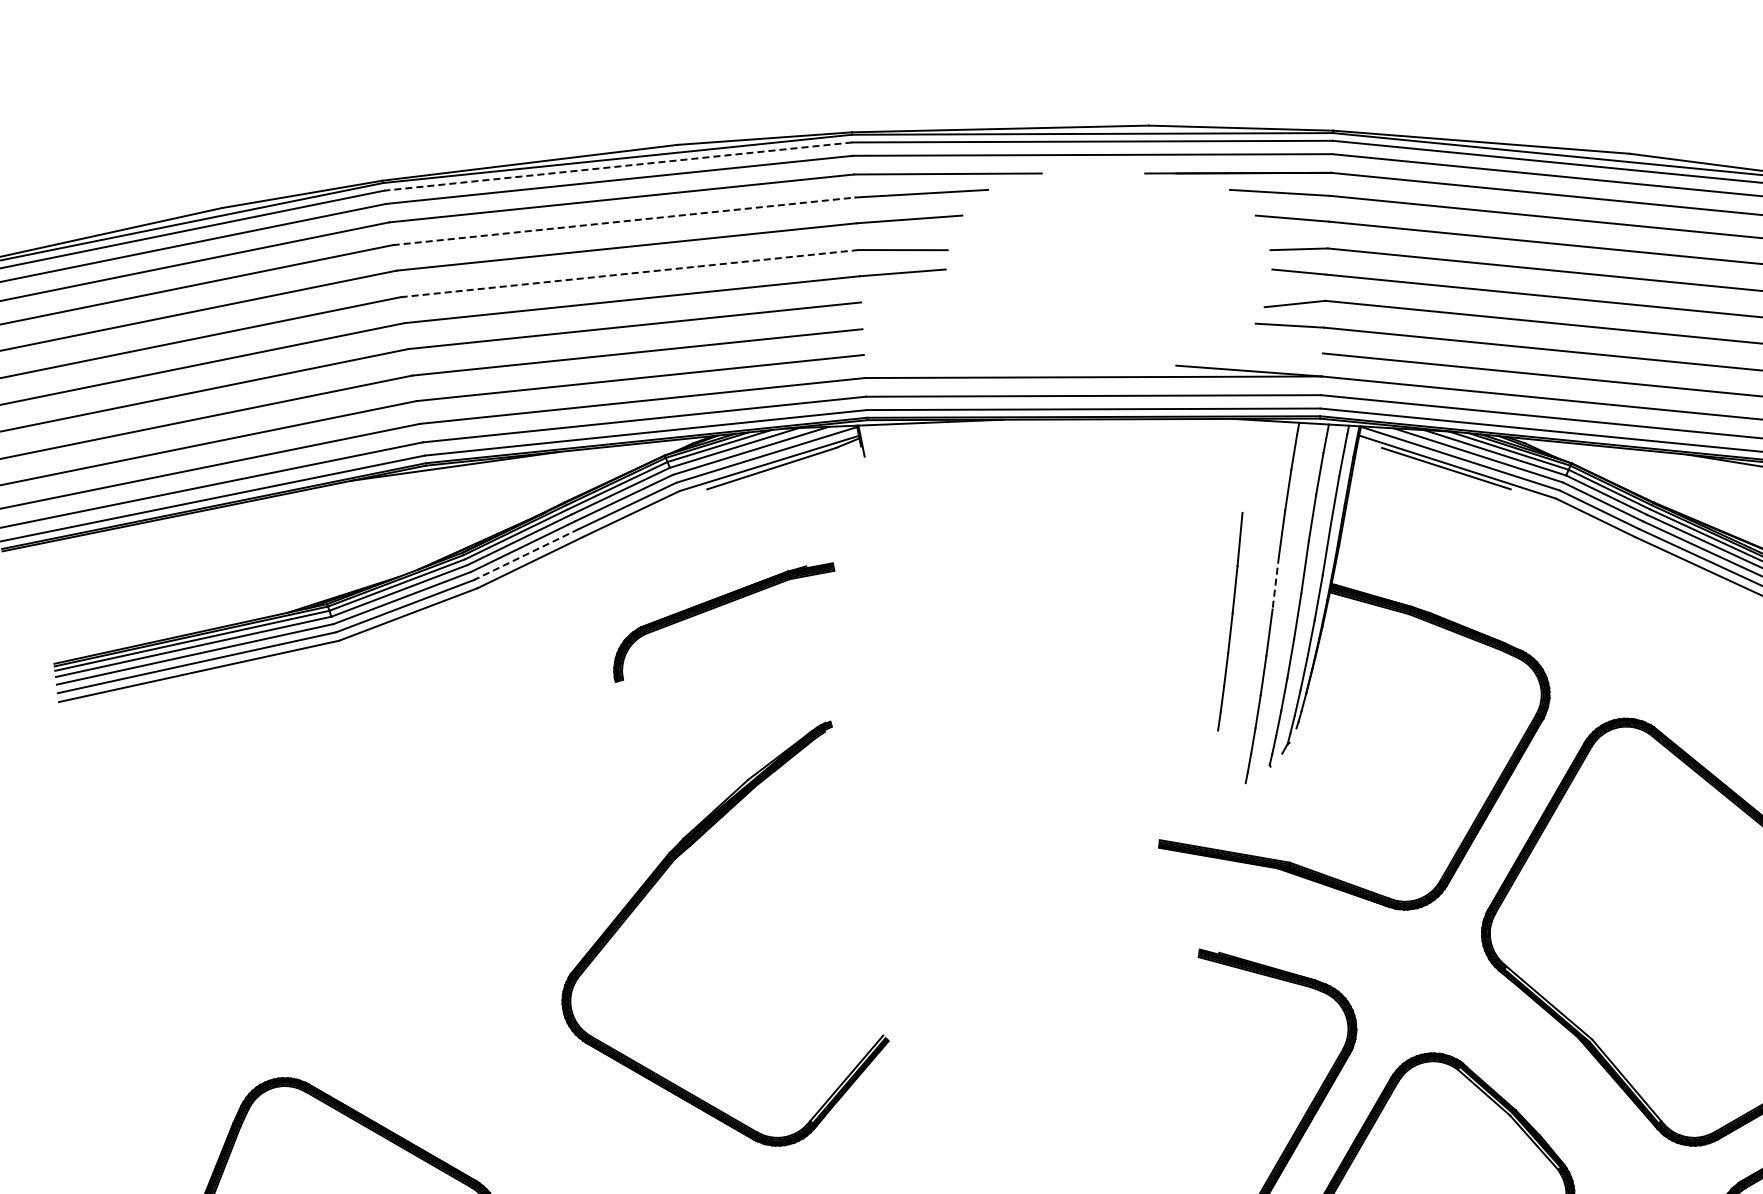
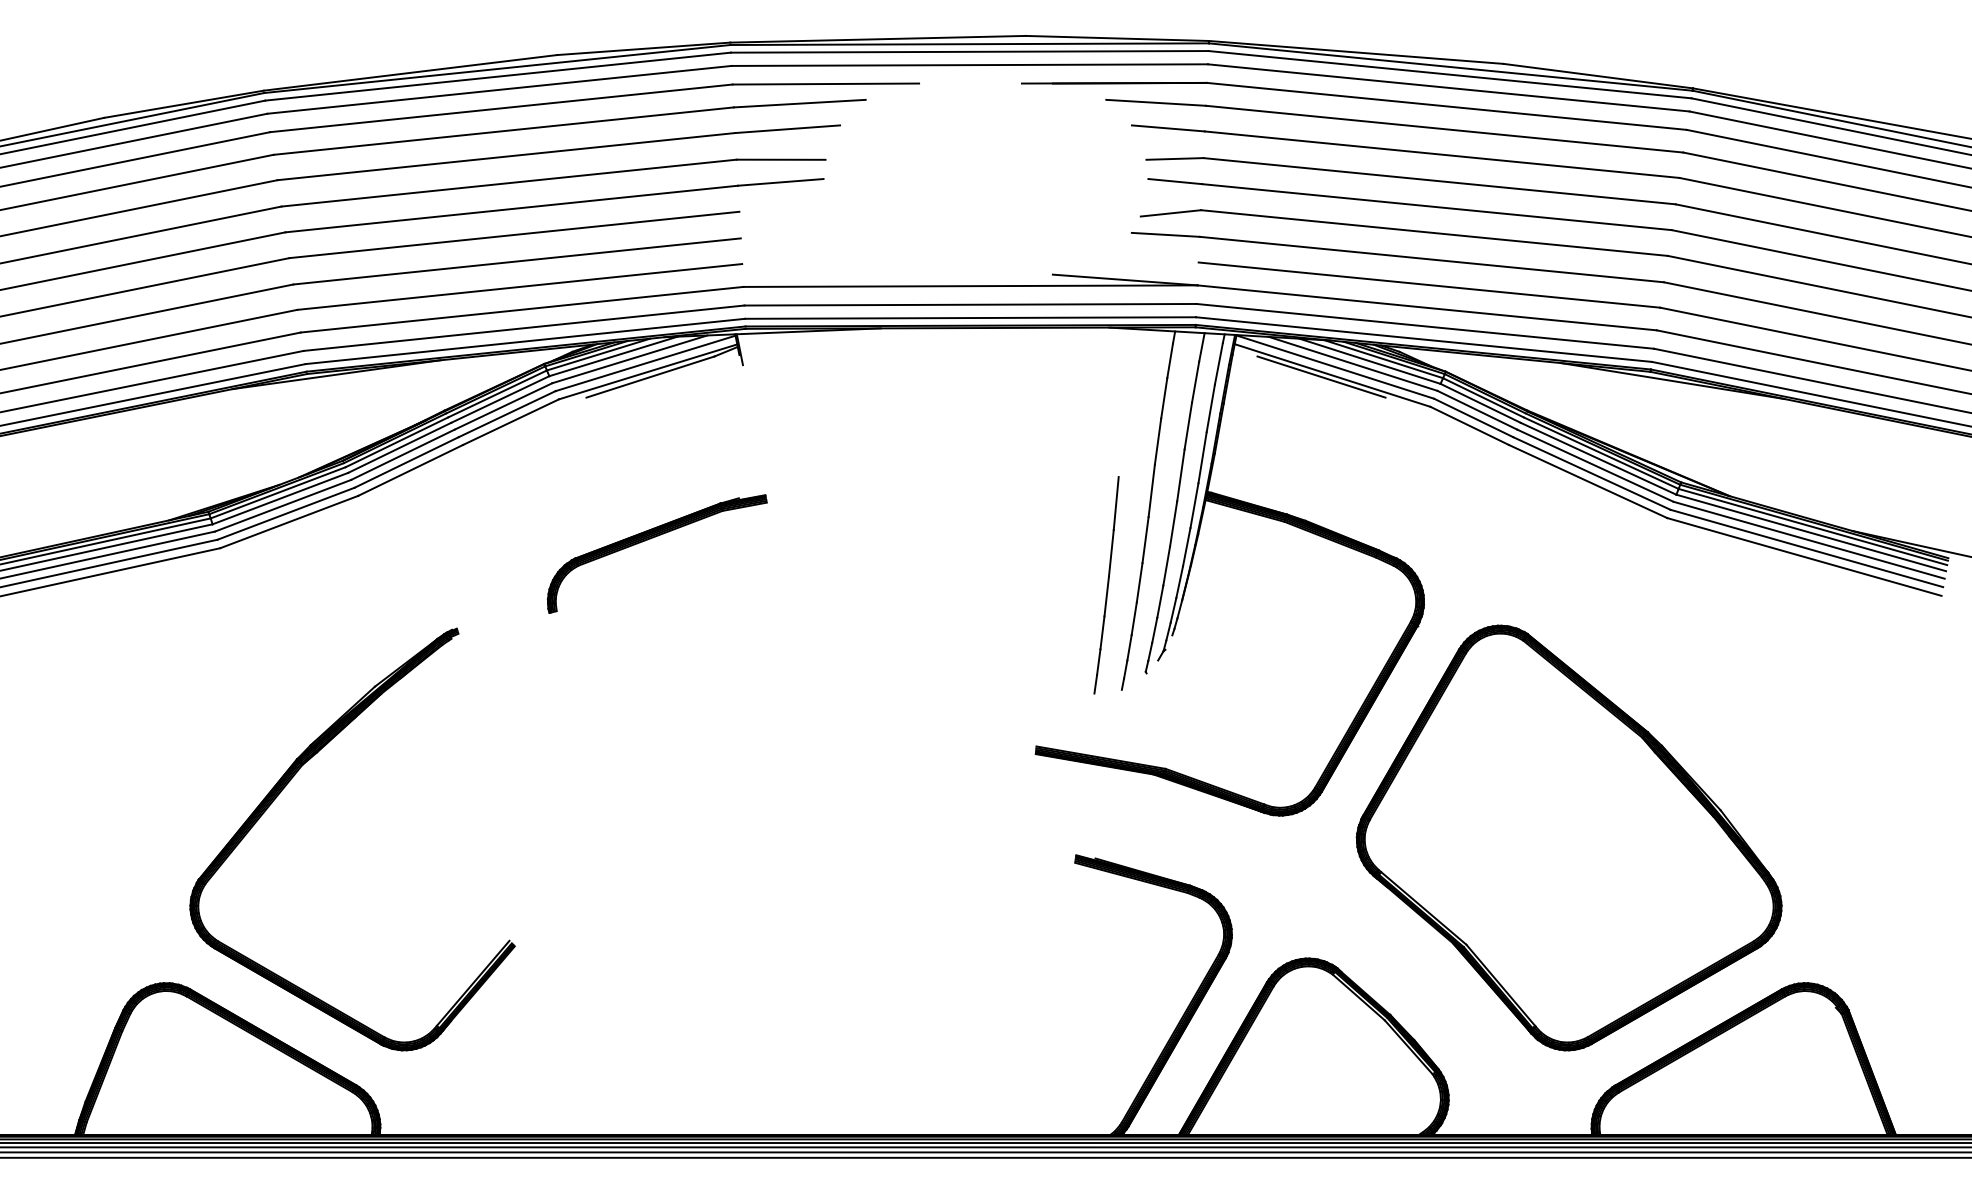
line: (617, 166) -> (497, 76), dashed -> solid
line: (624, 221) -> (504, 131), dashed -> solid
line: (629, 274) -> (509, 183), dashed -> solid
line: (526, 554) -> (406, 462), dashed -> solid
line: (1275, 583) -> (1151, 491), dashed -> solid
part: (717, 607) -> (650, 539), moved
part: (1230, 621) -> (1106, 585), moved
part: (659, 880) -> (286, 786), moved

